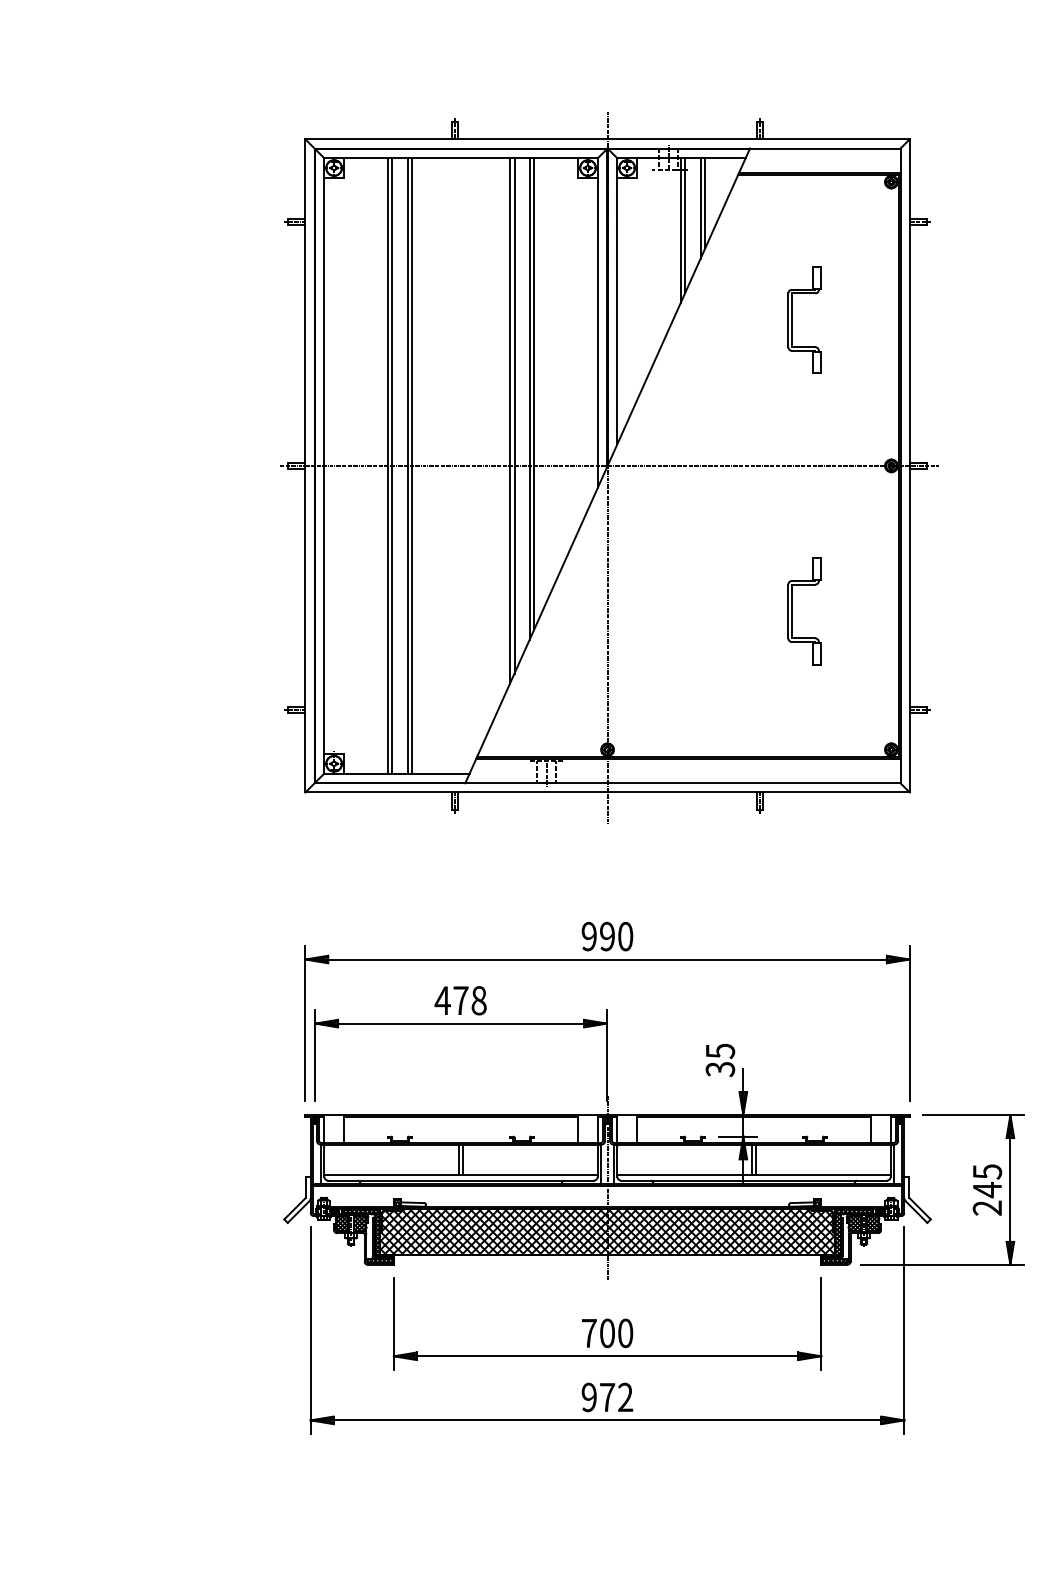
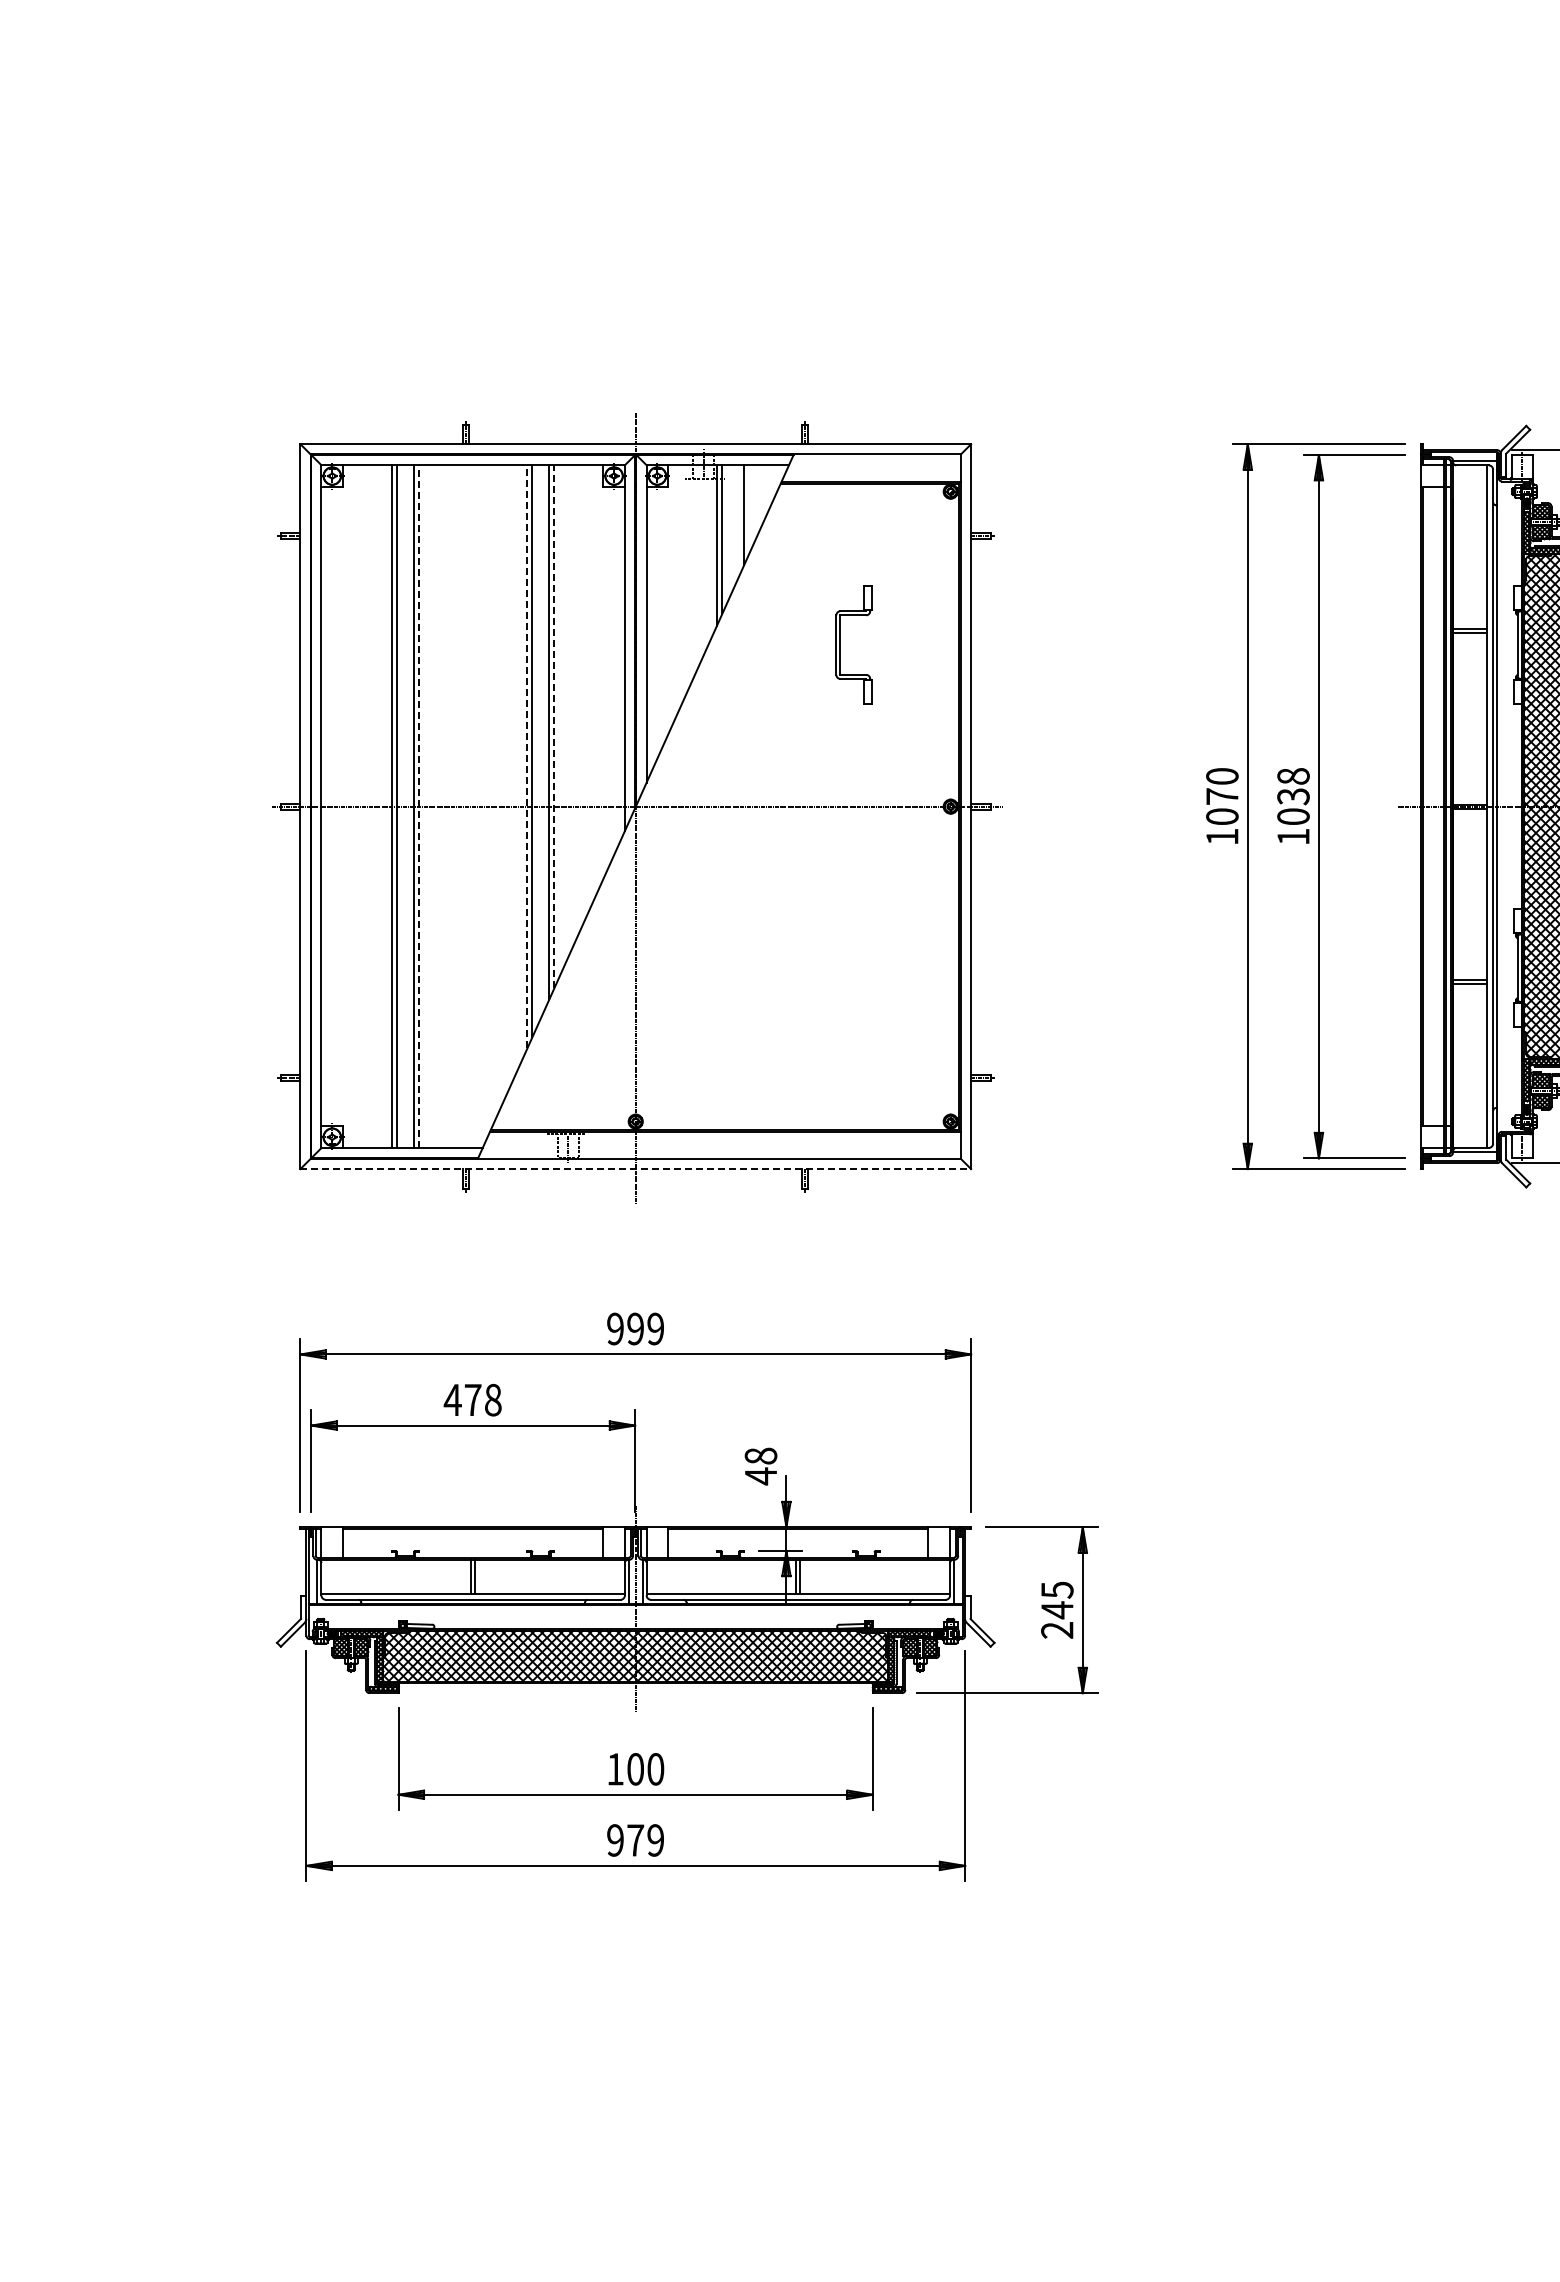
line: (701, 208) -> (739, 520), removed
line: (534, 393) -> (554, 726), solid -> dashed
line: (510, 420) -> (527, 756), solid -> dashed
line: (412, 465) -> (419, 806), solid -> dashed
part: (792, 610) -> (840, 967), removed
line: (608, 792) -> (636, 1169), solid -> dashed
text: (625, 936) -> (655, 1328), 990 -> 999
text: (719, 1060) -> (760, 1466), 35 -> 48
text: (589, 1333) -> (615, 1769), 700 -> 100
text: (625, 1397) -> (655, 1840), 972 -> 979

